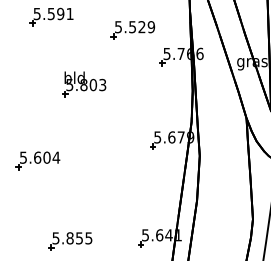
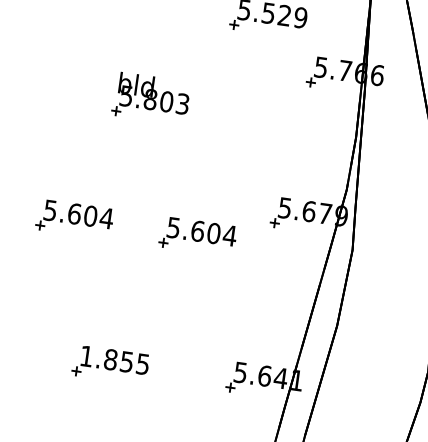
part: (84, 84) -> (151, 98), moved
part: (109, 160) -> (196, 236), added
text: (55, 238) -> (85, 356), 5.855 -> 1.855

